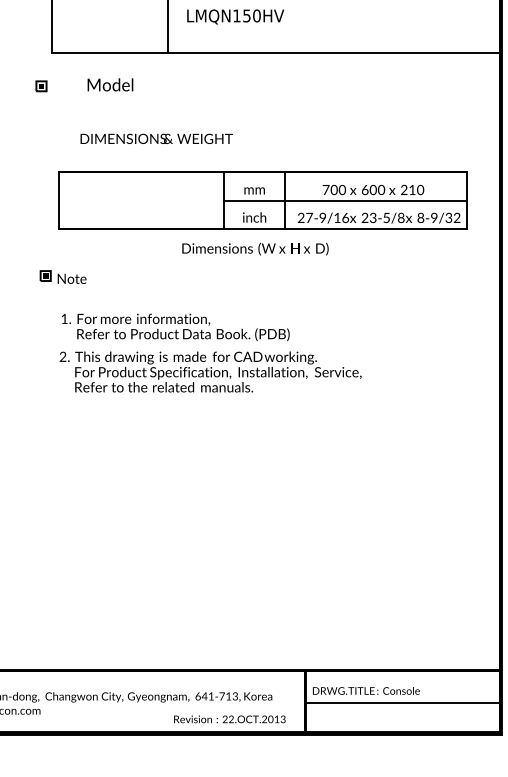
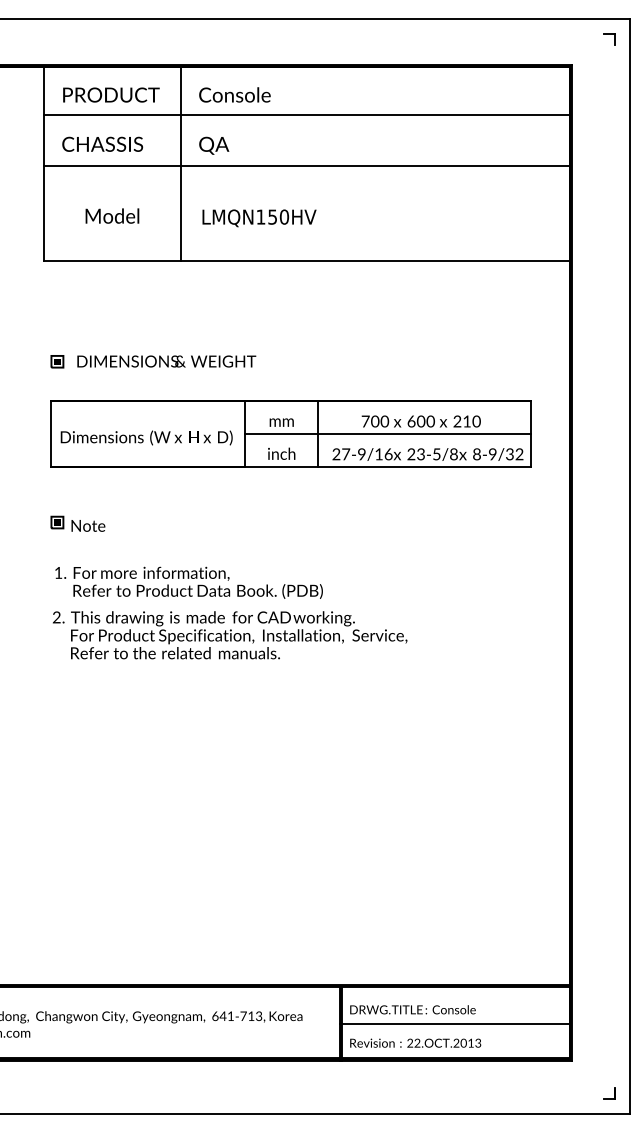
text: (110, 84) -> (112, 215), moved
part: (41, 86) -> (57, 361), moved
text: (255, 248) -> (146, 437), moved
part: (62, 276) -> (77, 523), moved
text: (229, 718) -> (415, 1042), moved

